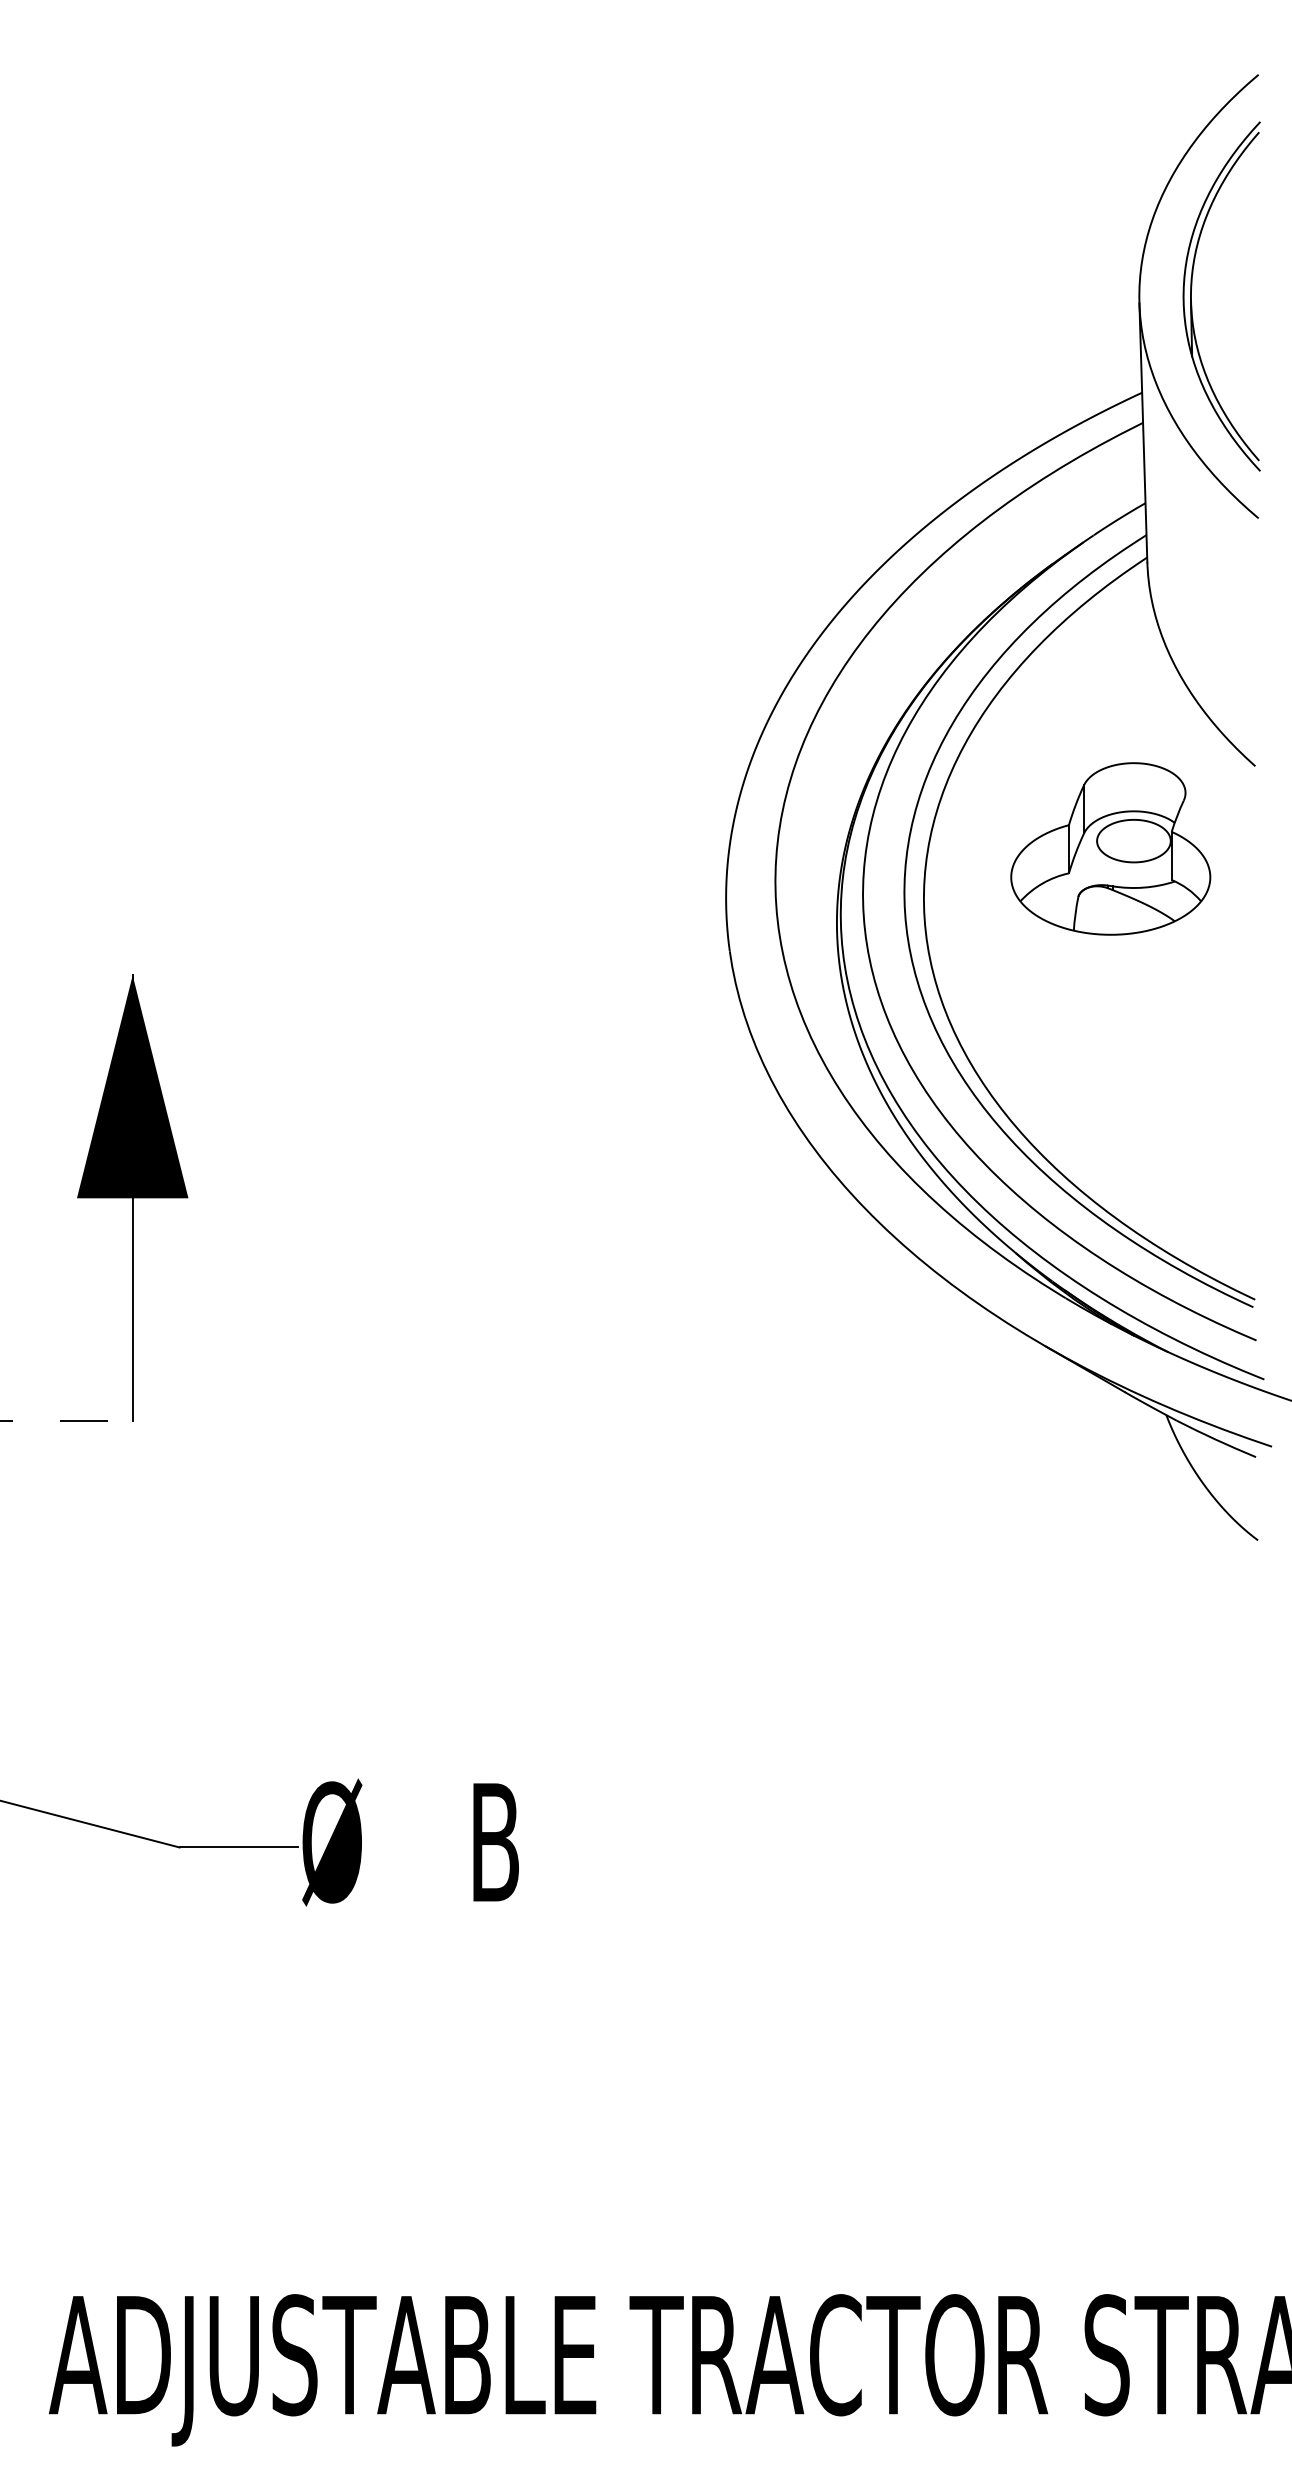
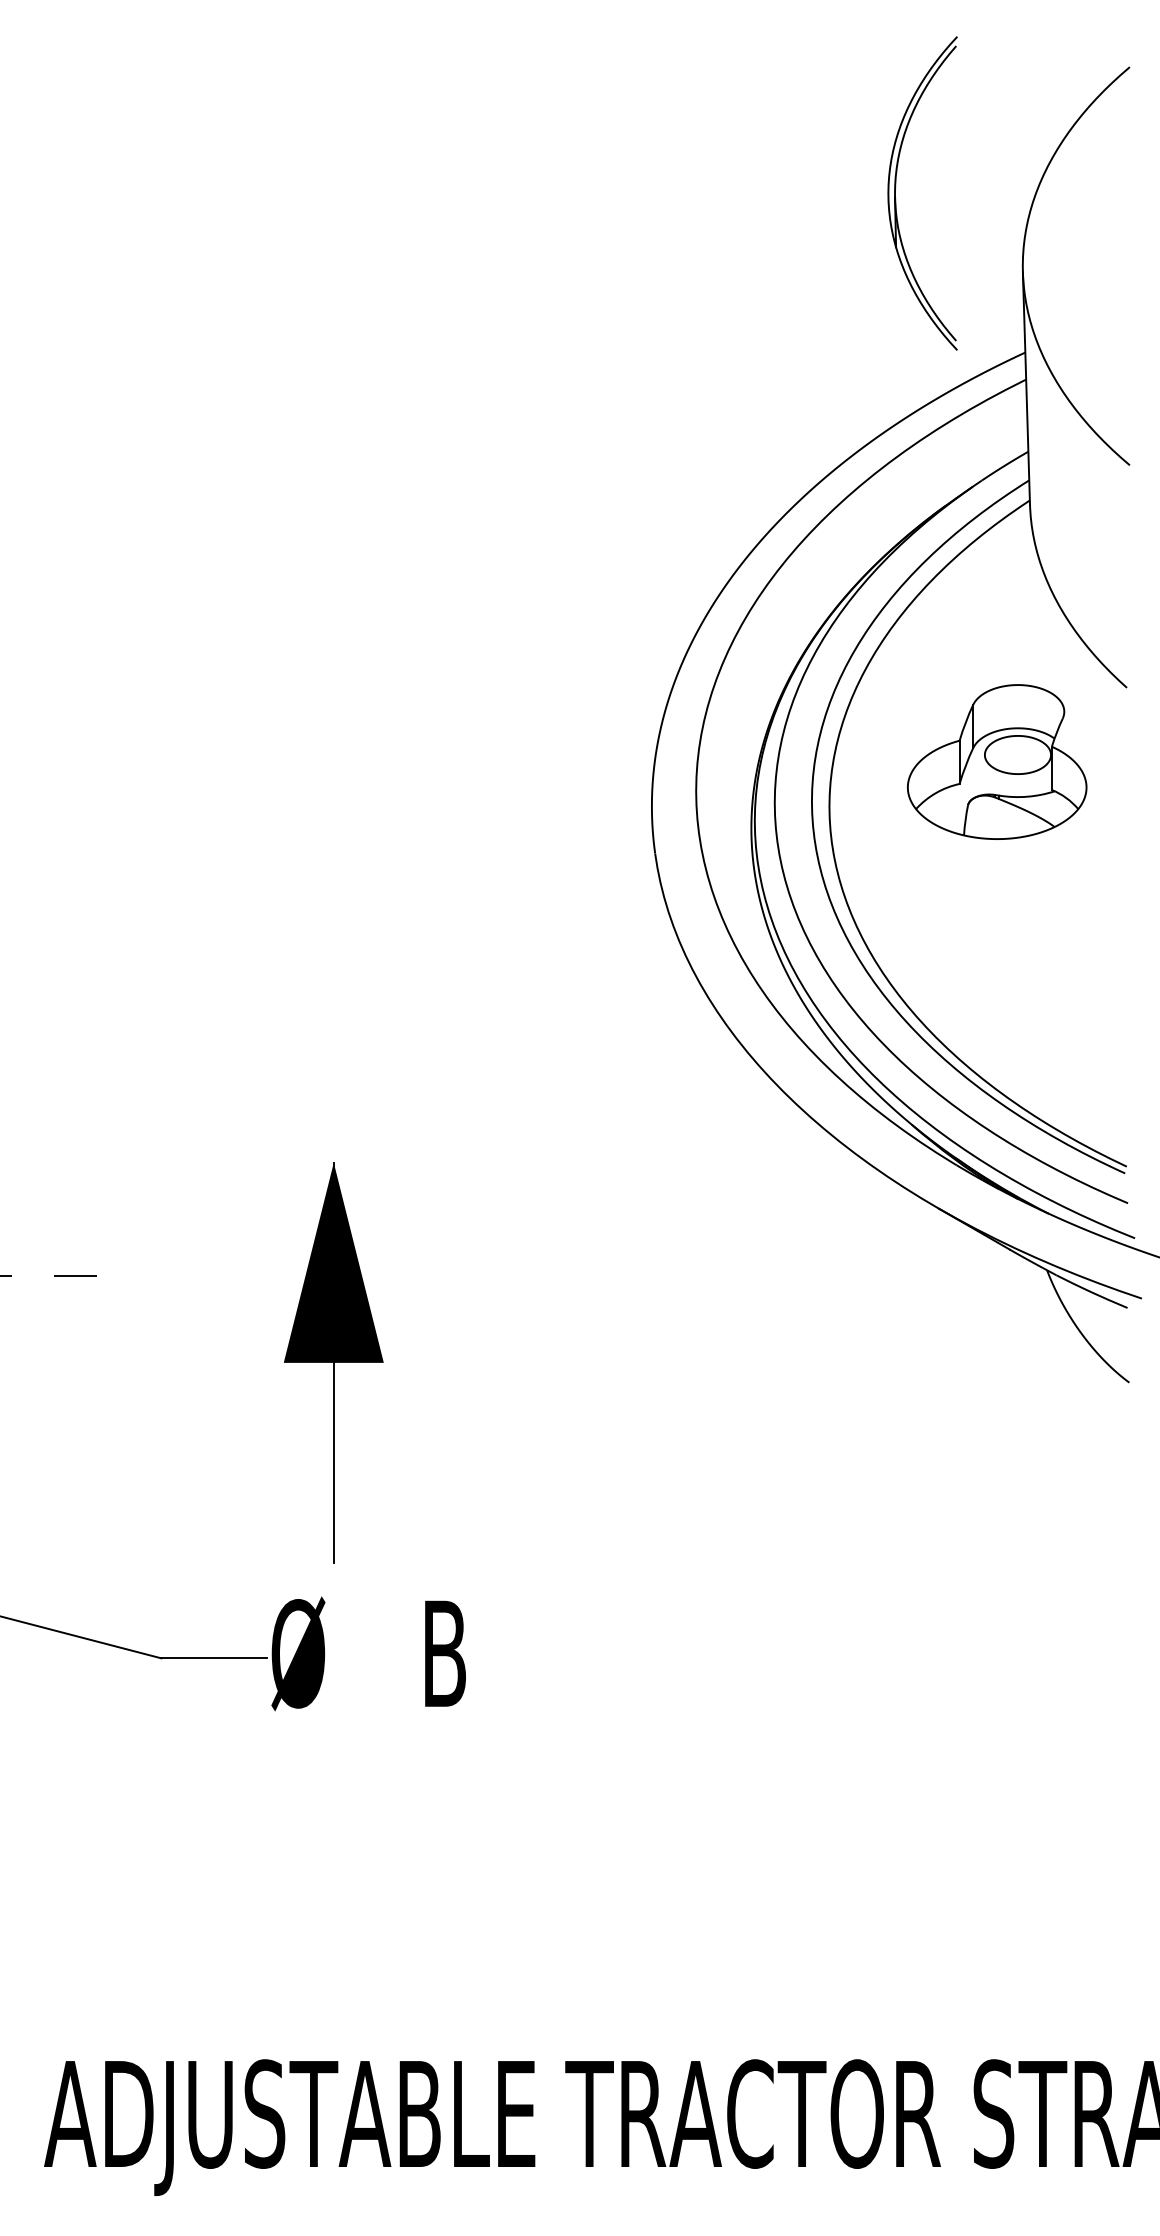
part: (1191, 296) -> (895, 193), moved
part: (132, 1197) -> (333, 1362), moved

